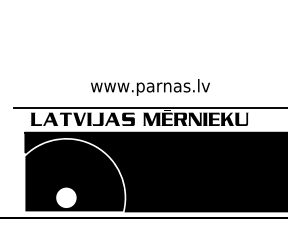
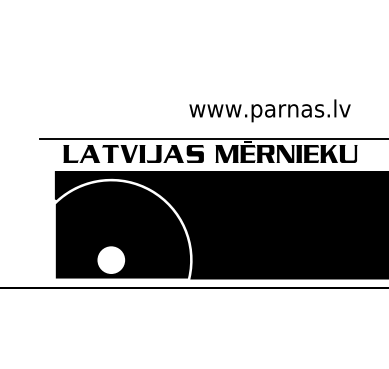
text: (150, 87) -> (269, 110), moved

